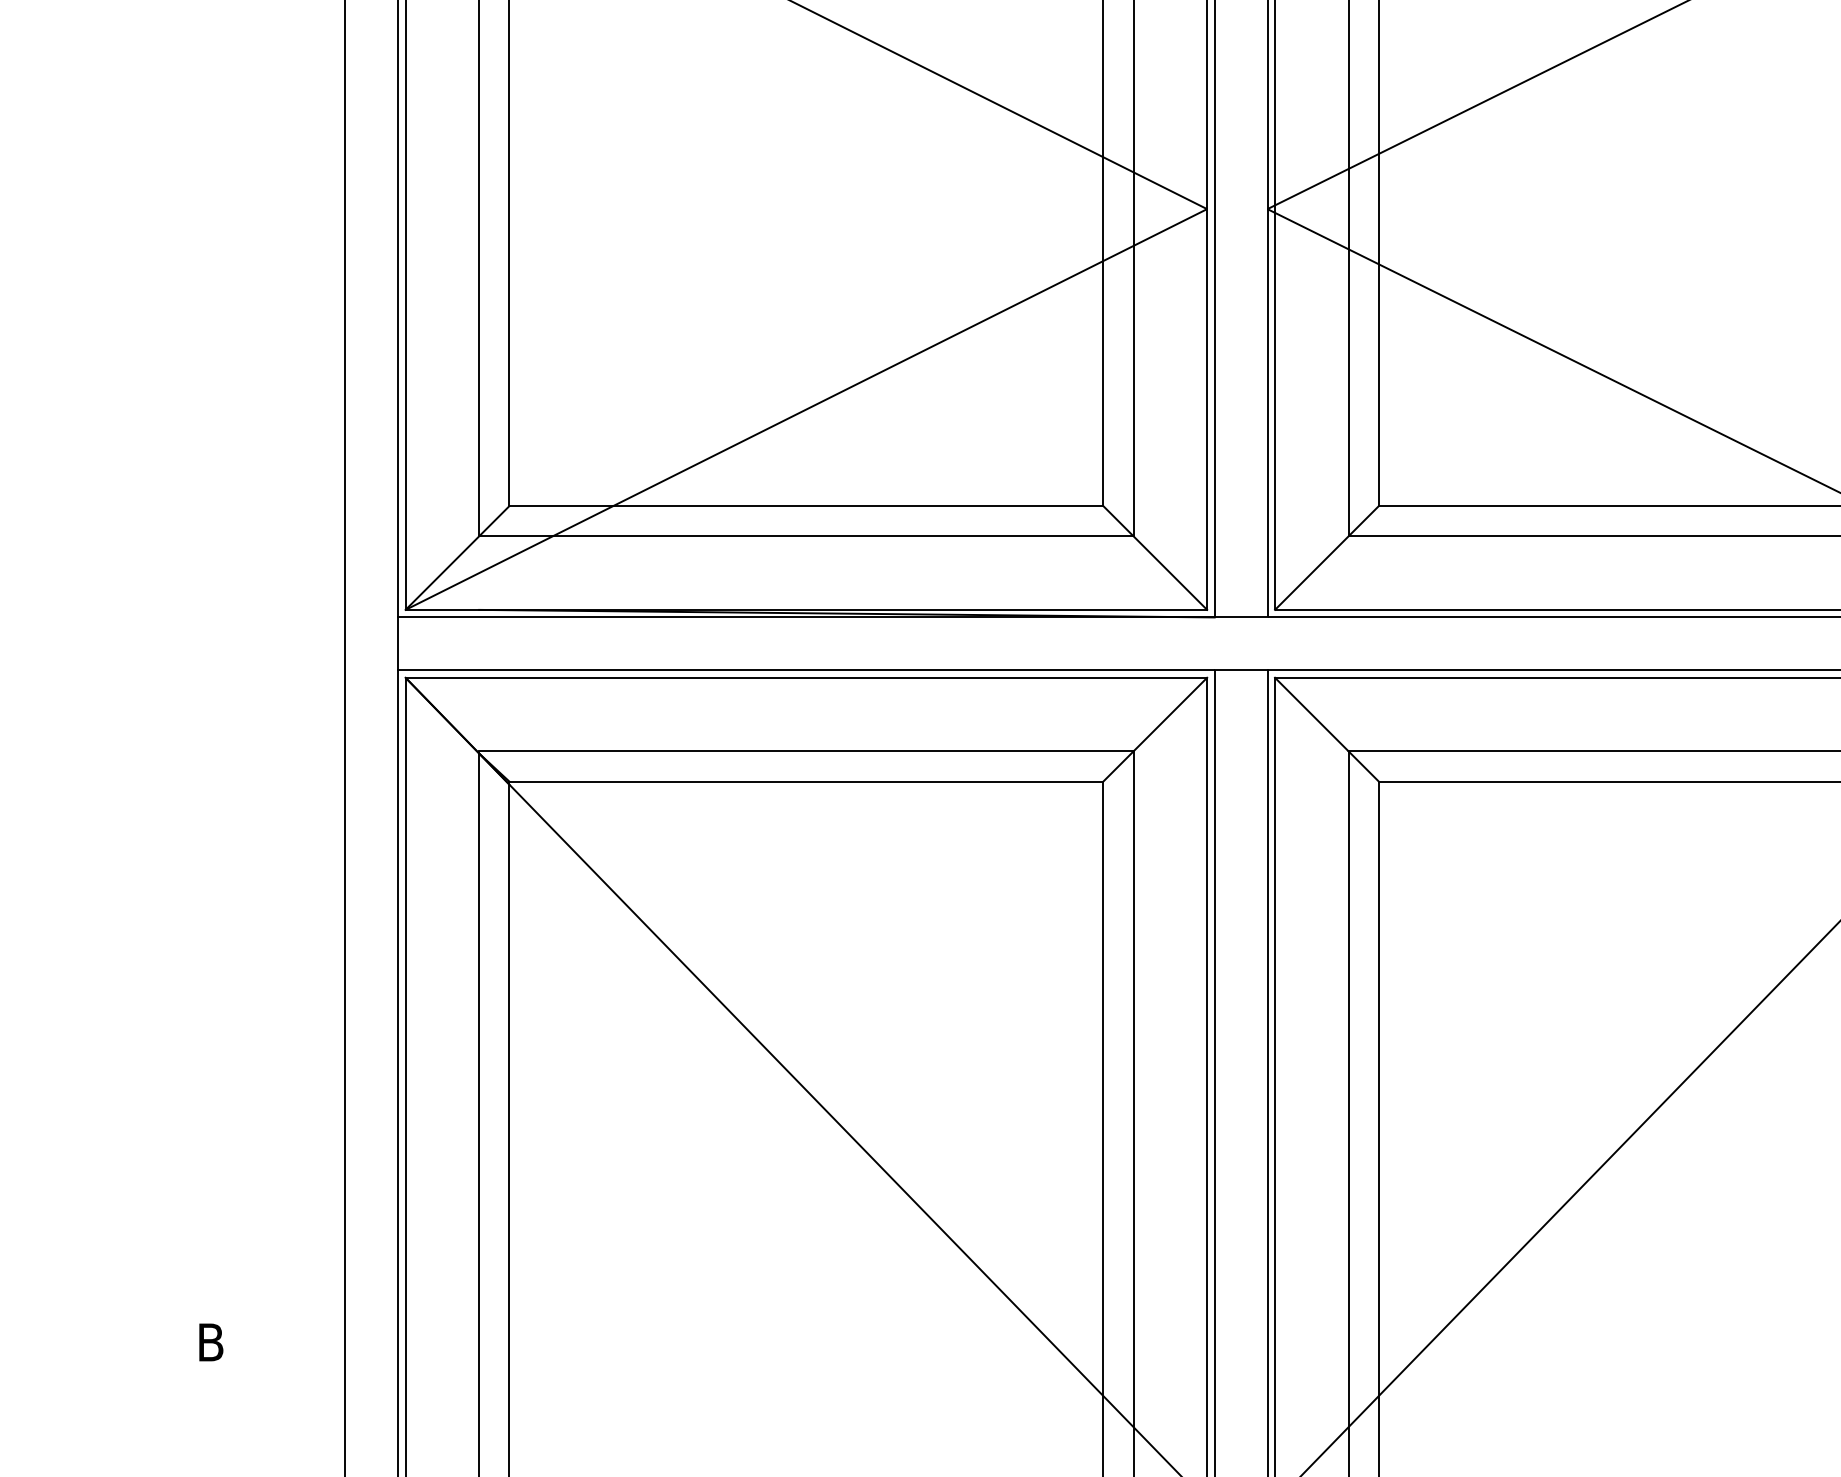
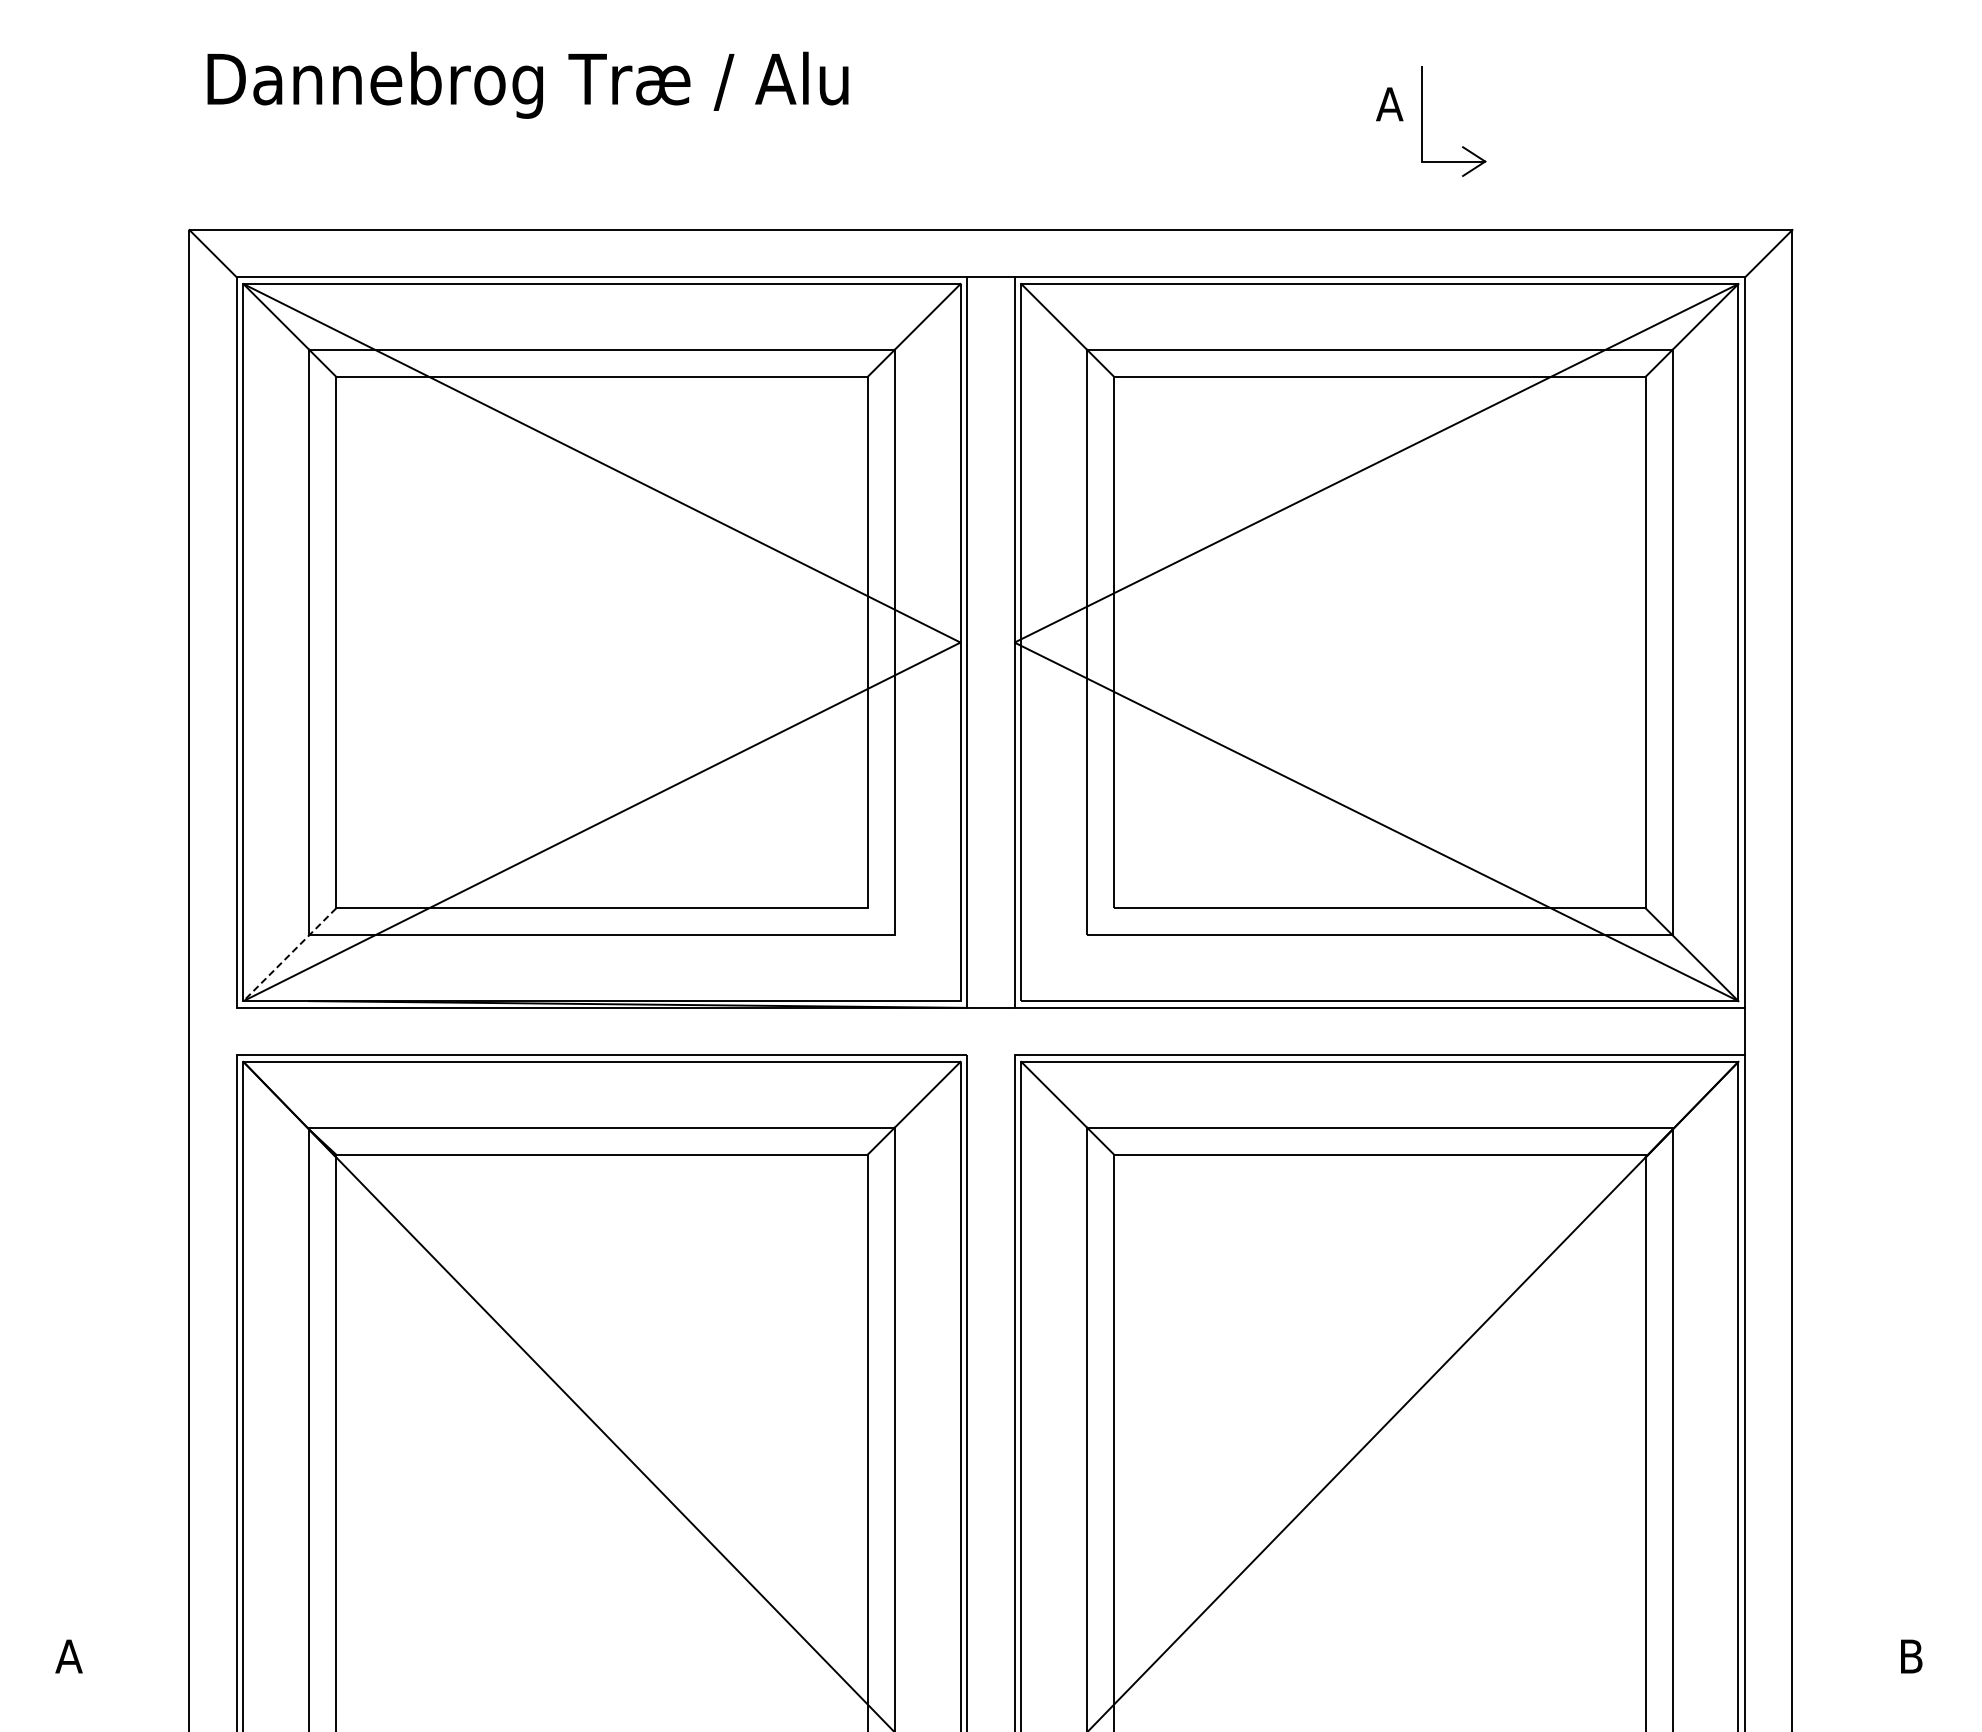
line: (457, 557) -> (289, 954), solid -> dashed
line: (1154, 557) -> (913, 954), removed
line: (1326, 557) -> (1067, 954), removed
line: (397, 642) -> (236, 1030), removed
line: (1240, 670) -> (990, 1055), removed
text: (210, 1342) -> (68, 1656), B -> A

